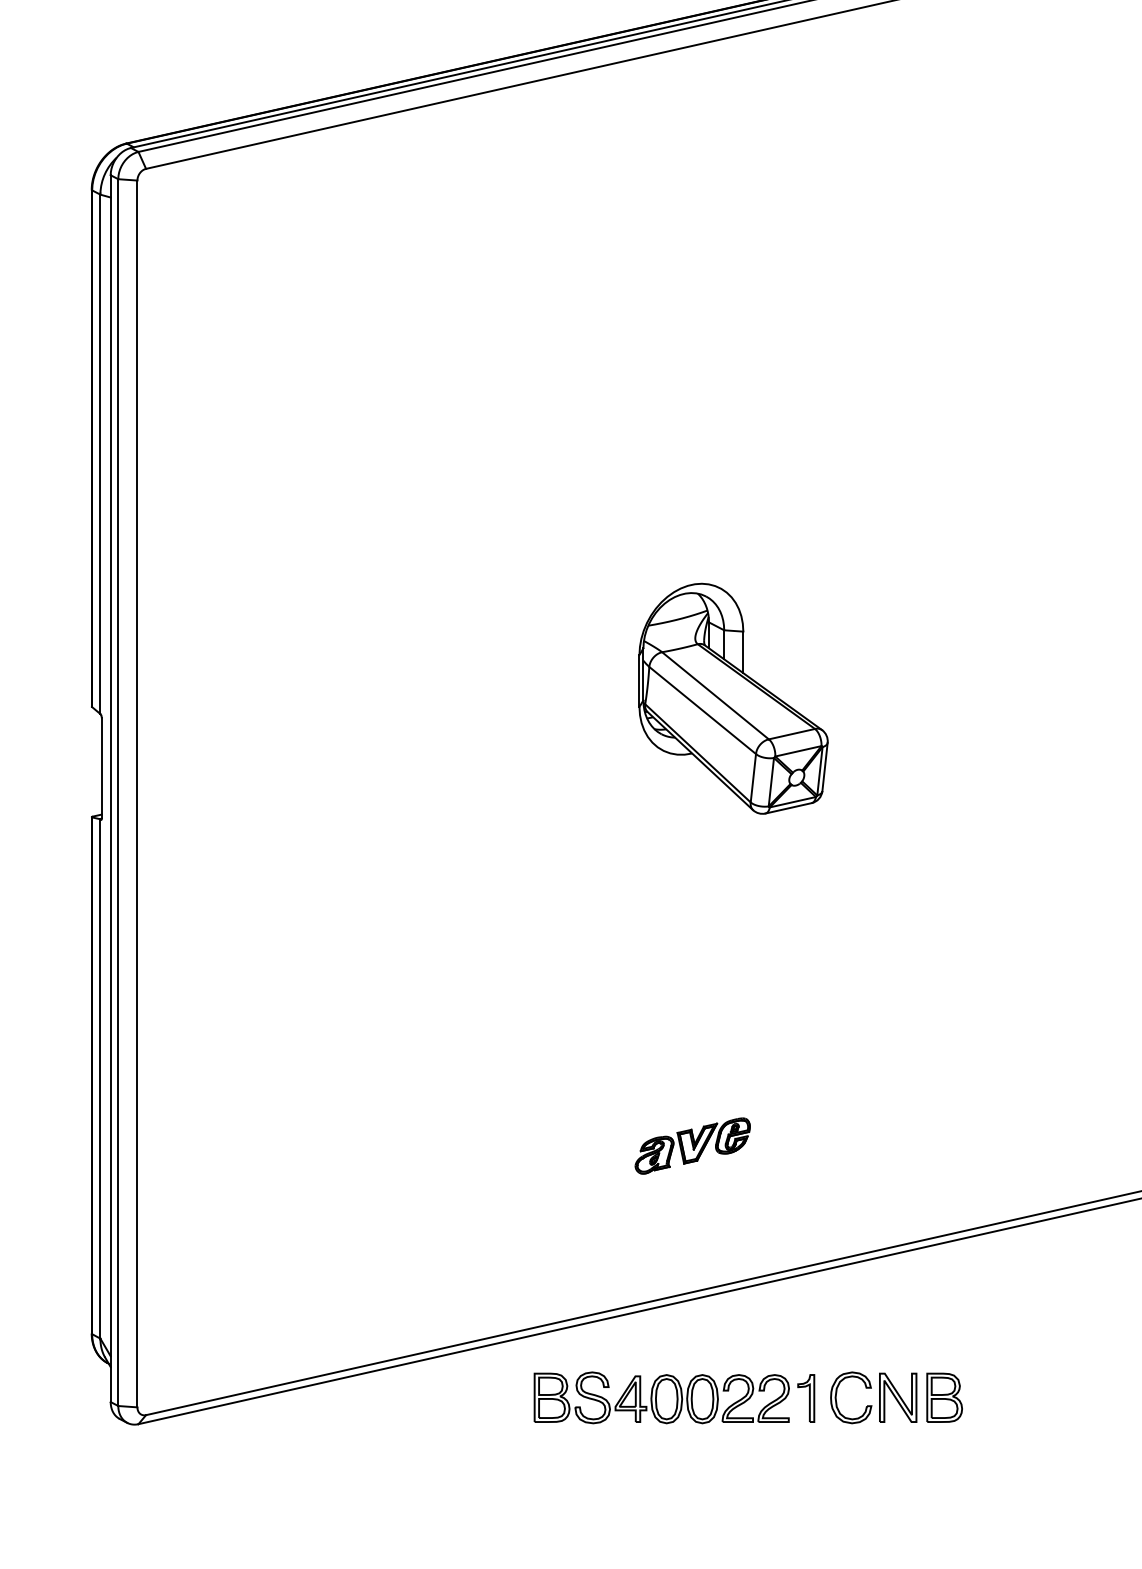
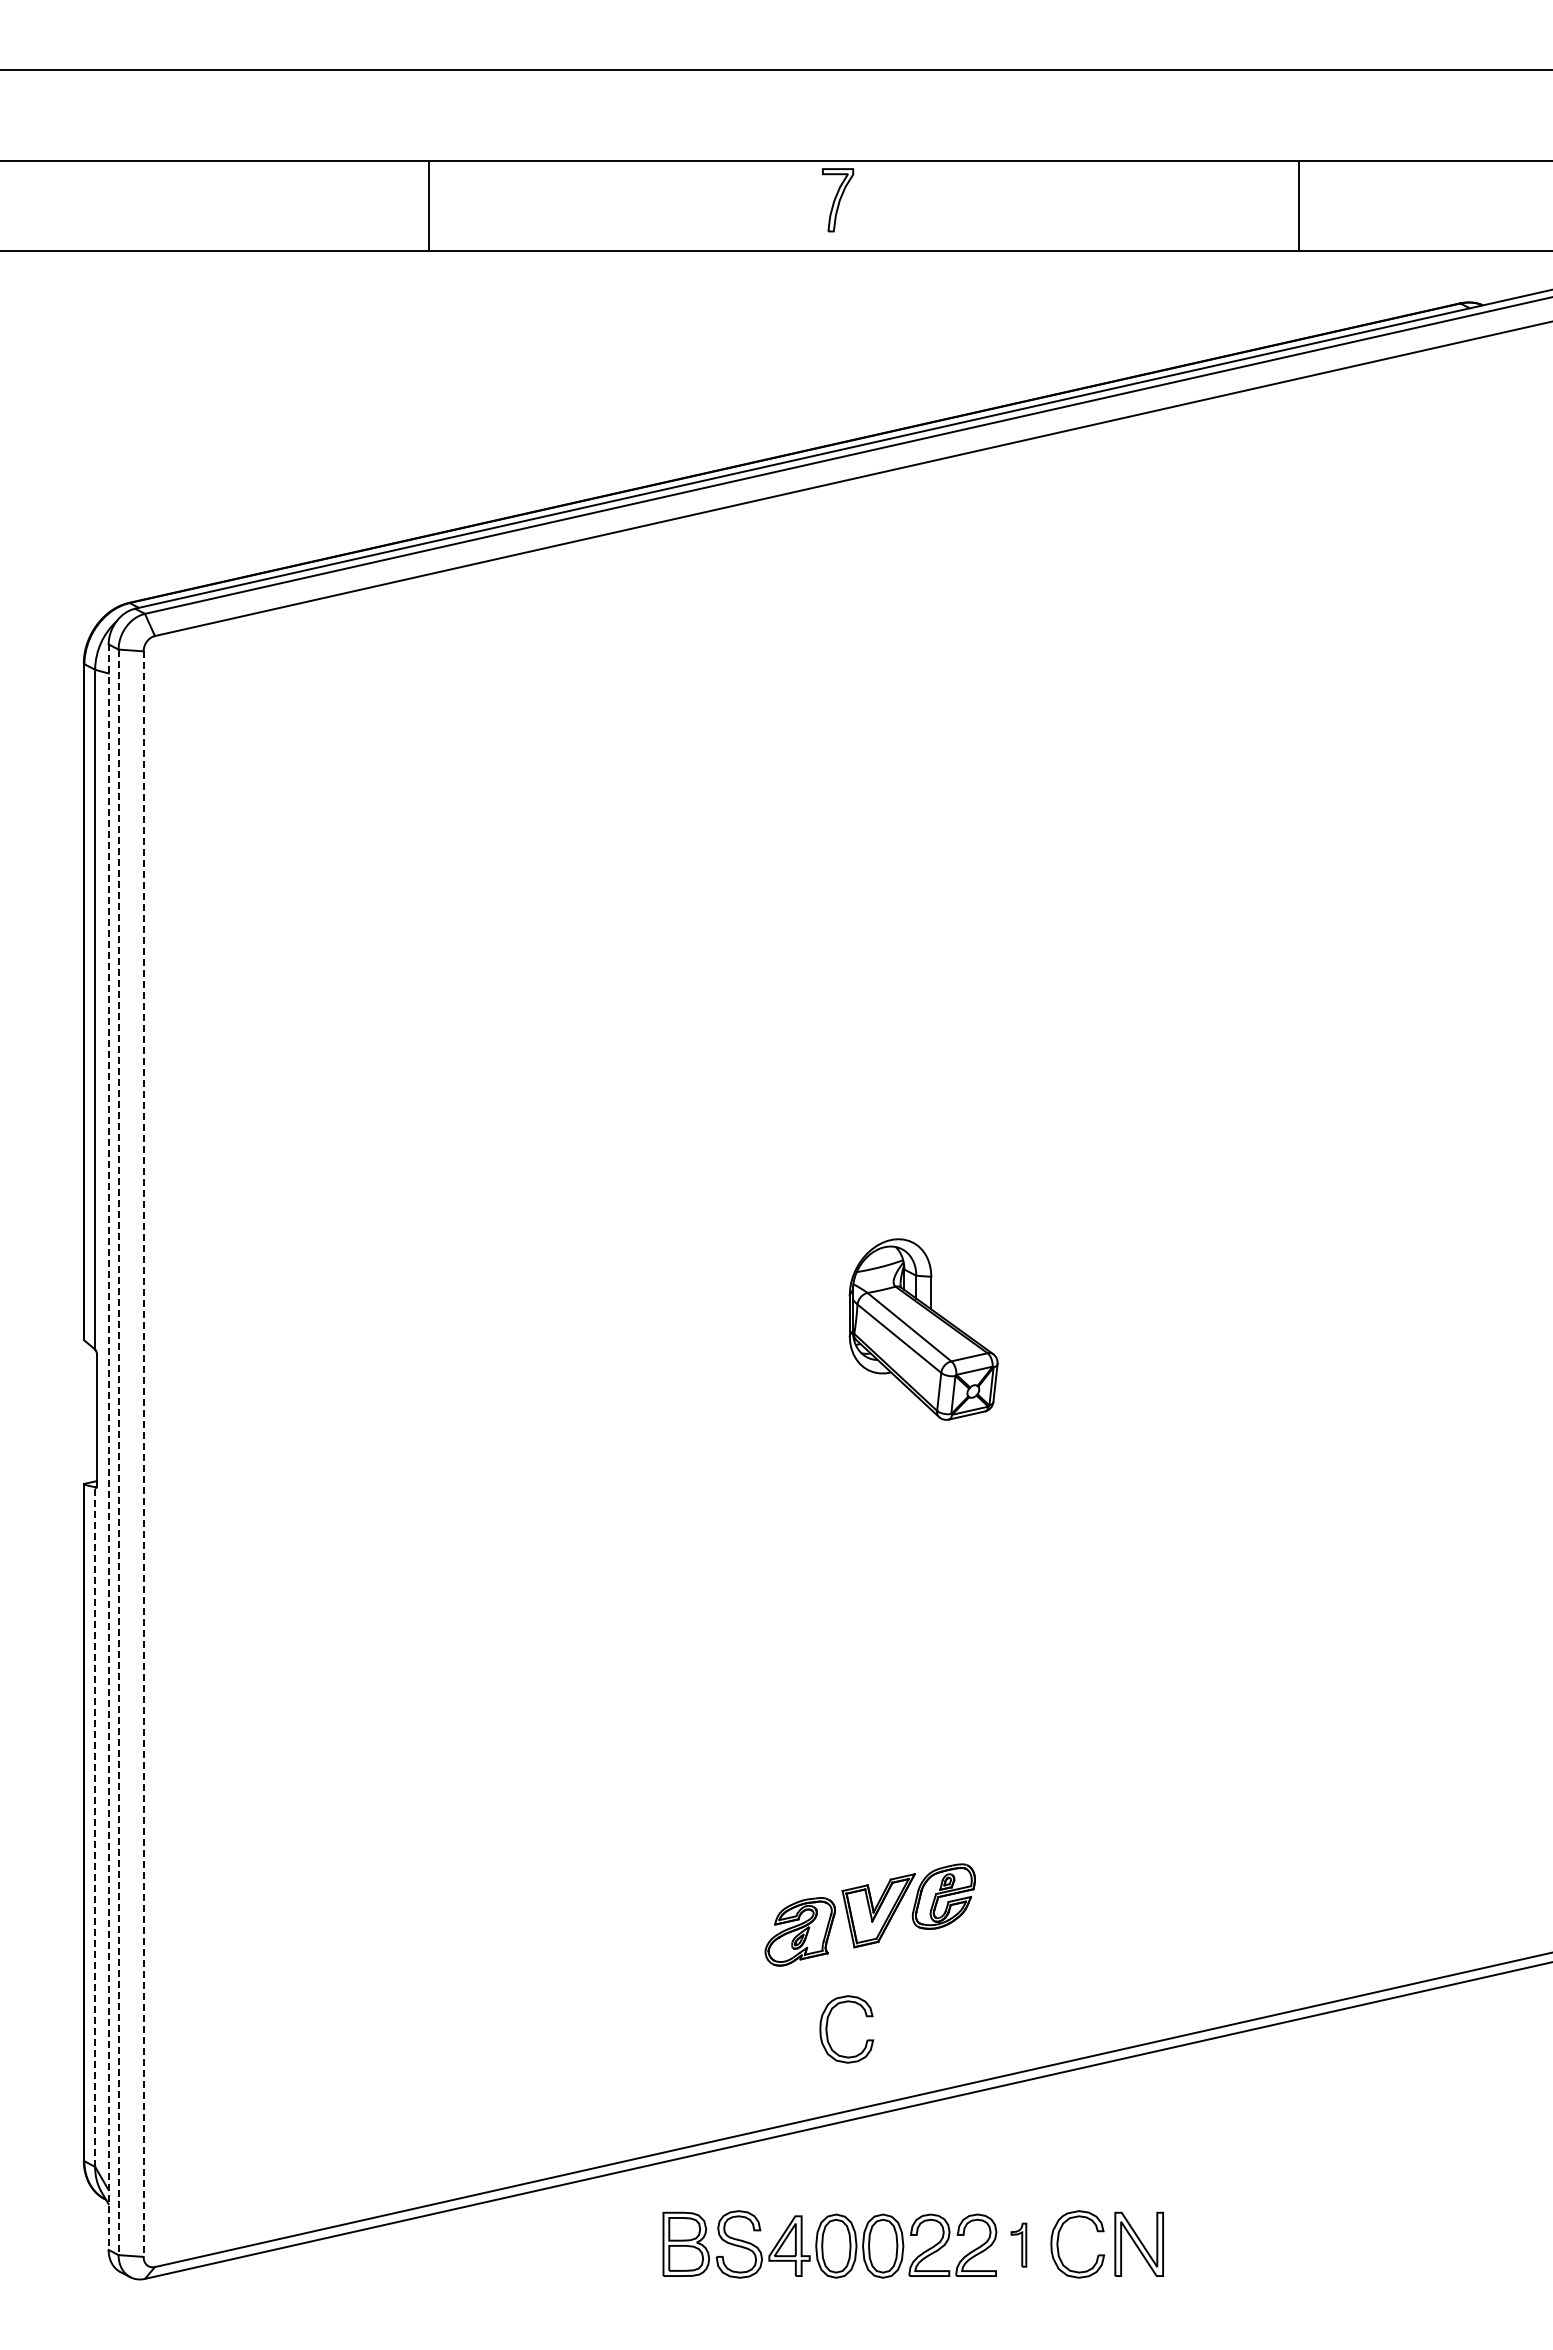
part: (733, 698) -> (923, 1329), size x0.6
line: (110, 788) -> (108, 1447), solid -> dashed
line: (118, 792) -> (118, 1452), solid -> dashed
line: (137, 794) -> (143, 1454), solid -> dashed
line: (100, 1079) -> (95, 1827), solid -> dashed
part: (692, 1145) -> (870, 1914), size x1.4
part: (659, 1233) -> (827, 2029), added
part: (805, 1397) -> (1018, 2244), size x0.7
part: (944, 1397) -> (1199, 2243), removed

